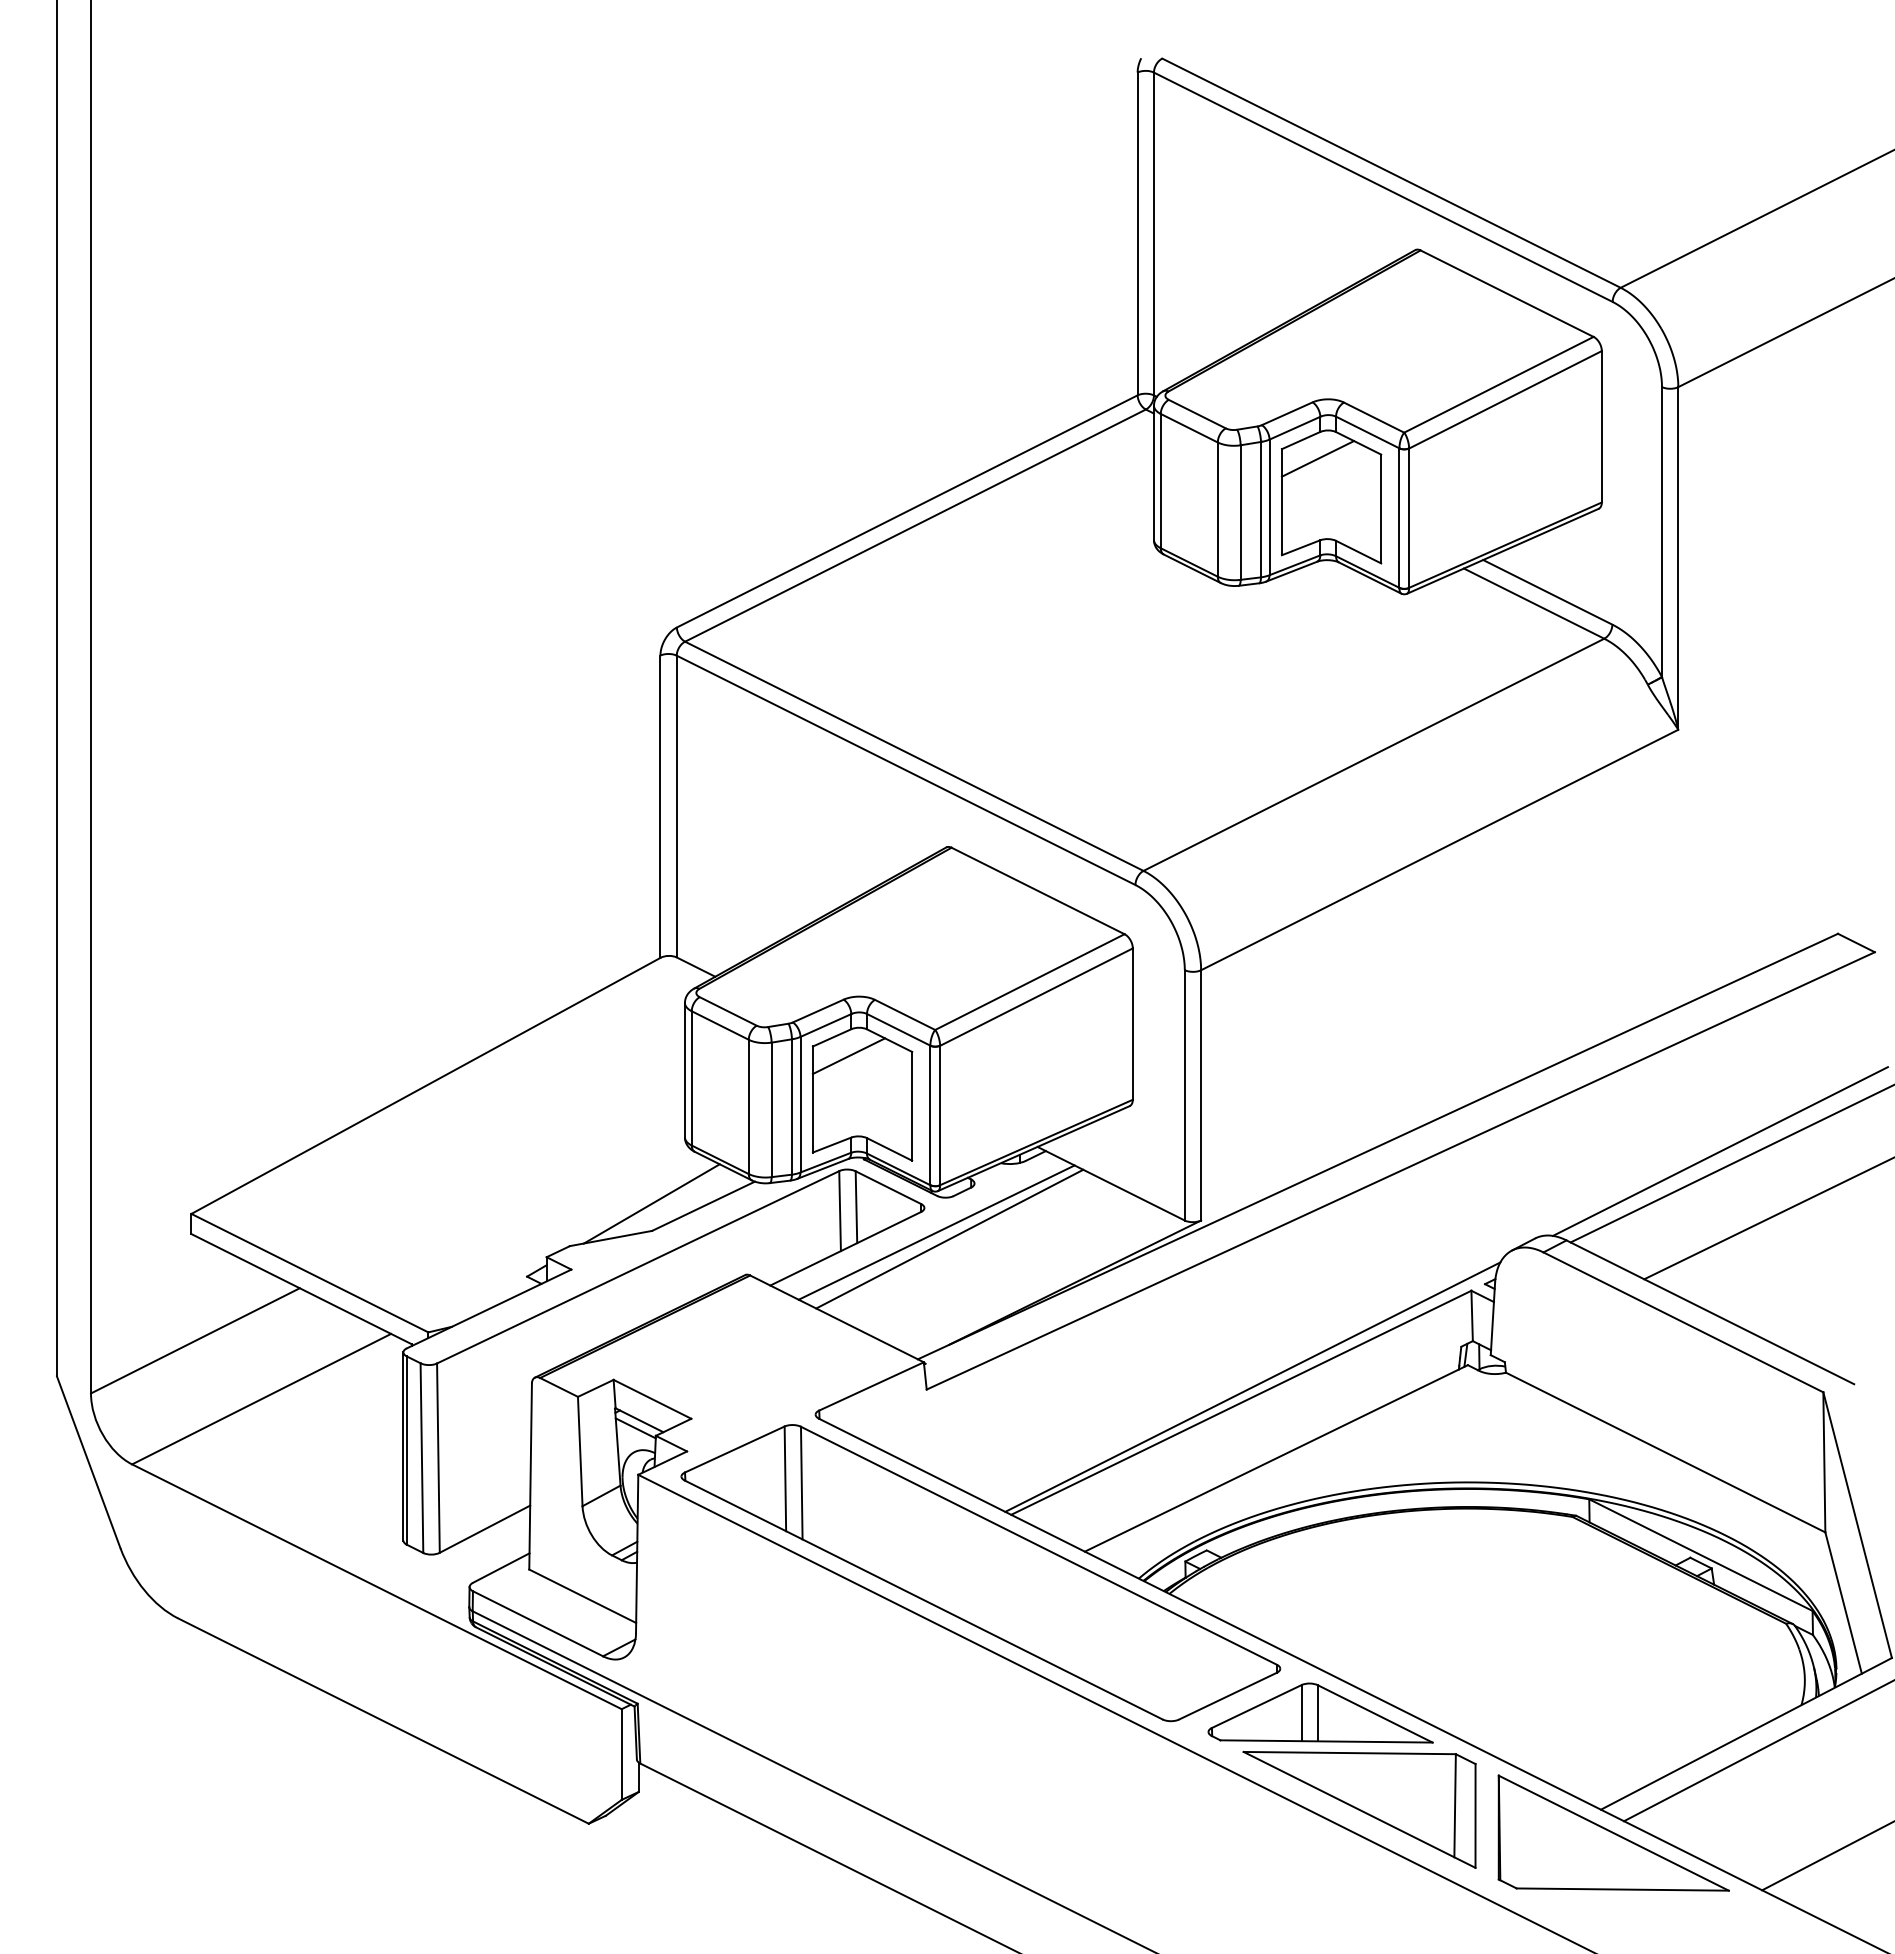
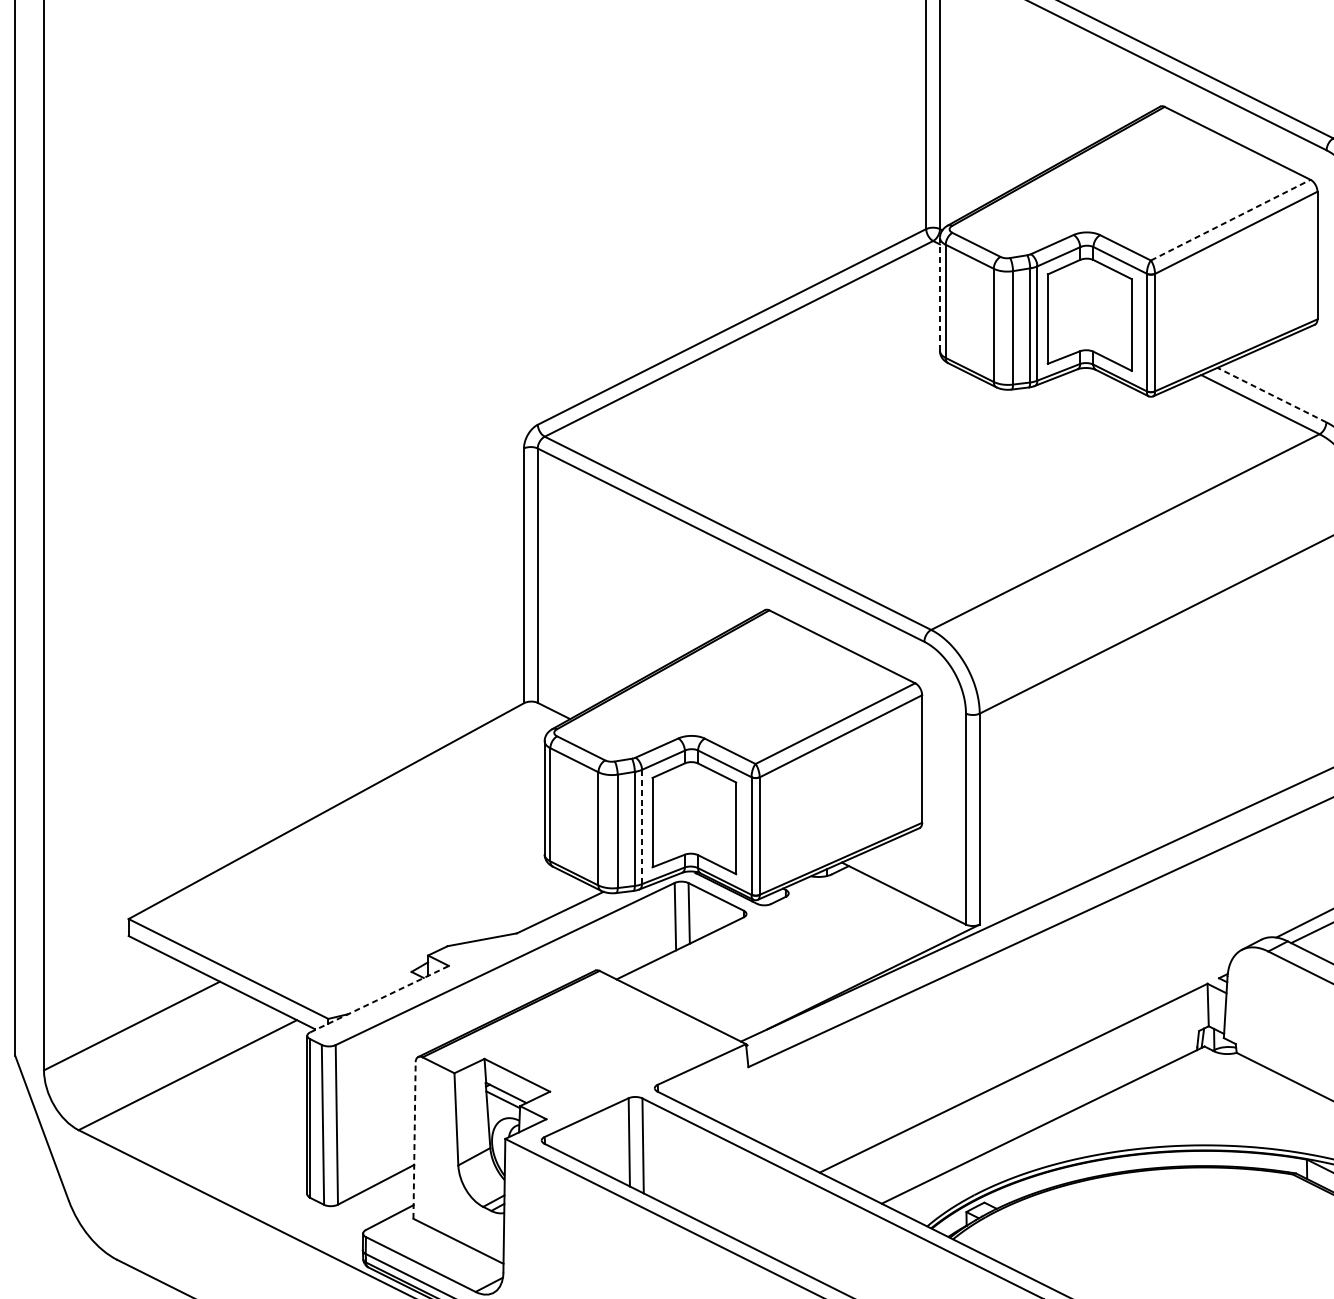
line: (1499, 384) -> (1231, 219), solid -> dashed
line: (1317, 458) -> (1077, 282), removed
line: (1154, 472) -> (940, 294), solid -> dashed
line: (1547, 592) -> (1271, 395), solid -> dashed
line: (848, 1056) -> (682, 786), removed
line: (800, 1104) -> (642, 826), solid -> dashed
line: (651, 1203) -> (516, 910), removed
line: (936, 1232) -> (756, 934), removed
line: (949, 1238) -> (767, 939), removed
line: (489, 1308) -> (379, 998), solid -> dashed
line: (1252, 1386) -> (1023, 1064), removed
line: (530, 1476) -> (414, 1140), solid -> dashed

